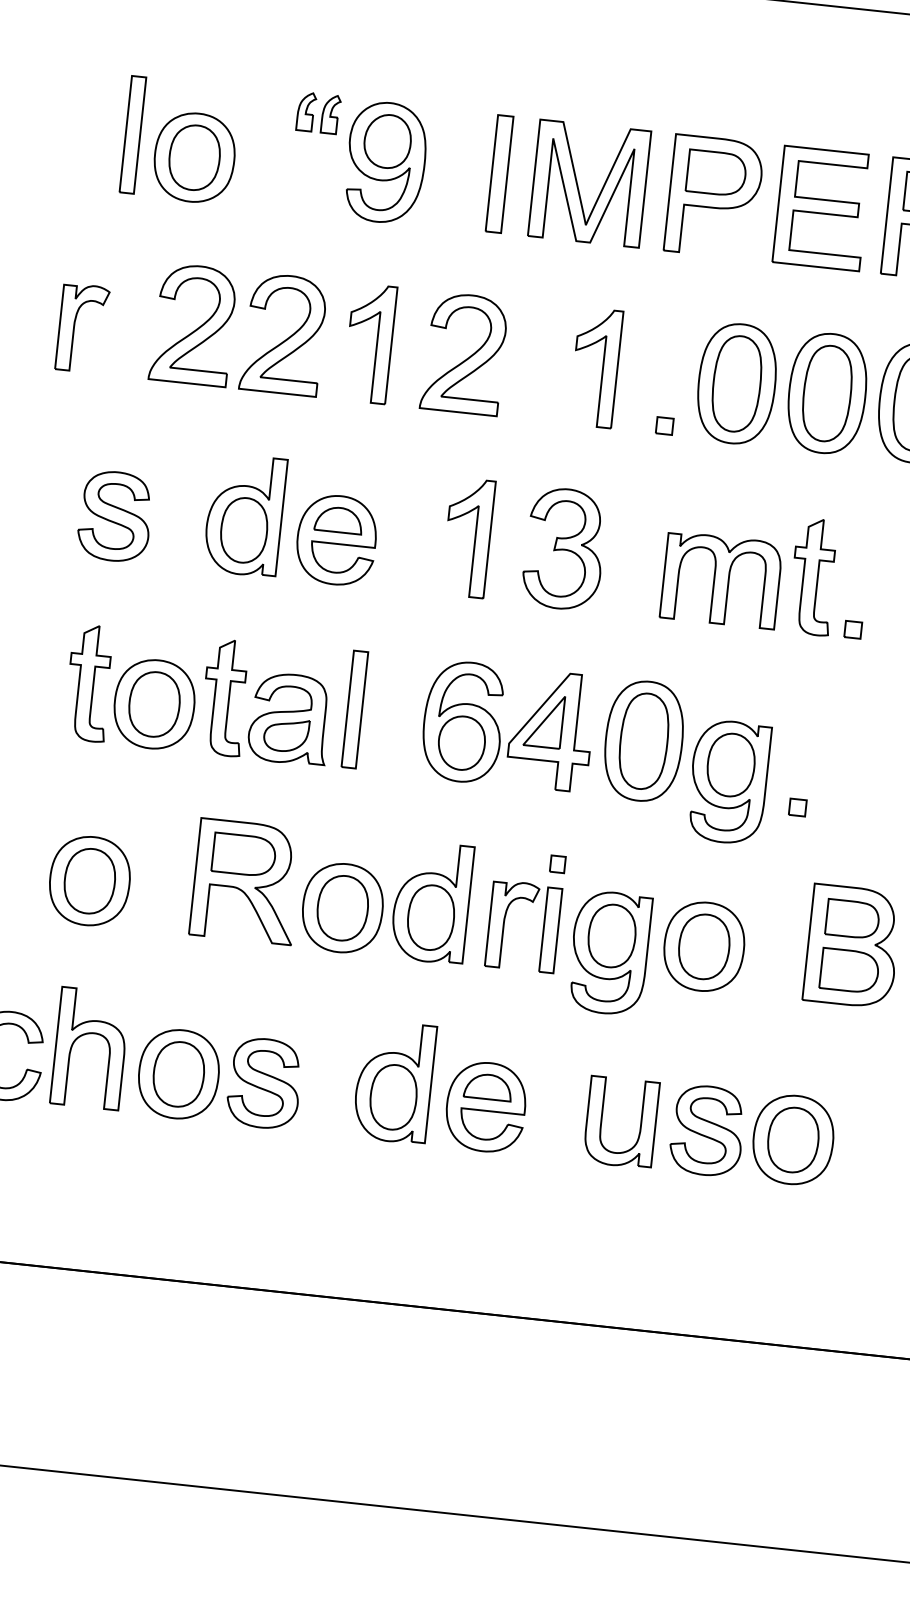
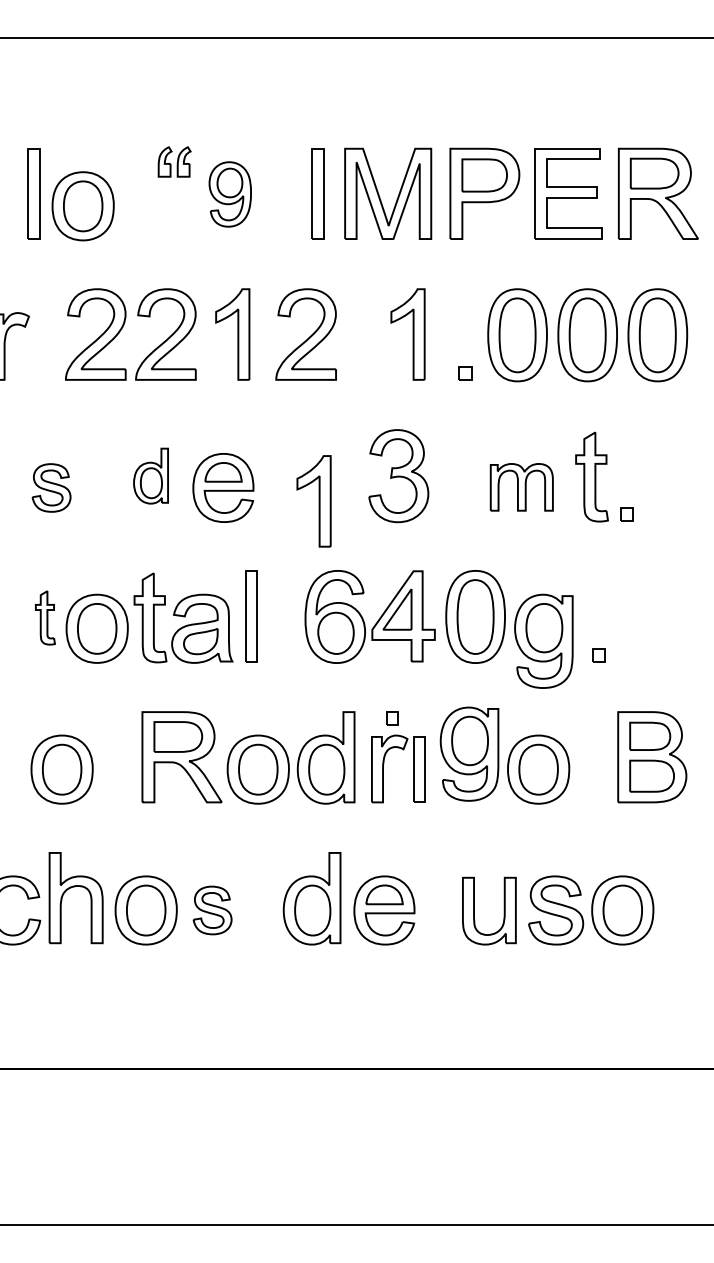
part: (384, 162) -> (229, 194), size x0.7
part: (244, 514) -> (150, 475), size x0.6
part: (115, 515) -> (51, 487), size x0.7
part: (467, 537) -> (313, 501), moved
part: (721, 580) -> (521, 487), size x0.7
part: (89, 682) -> (45, 617), size x0.6
part: (557, 864) -> (392, 718), moved
part: (609, 952) -> (469, 753), moved
part: (264, 1083) -> (212, 910), size x0.7

